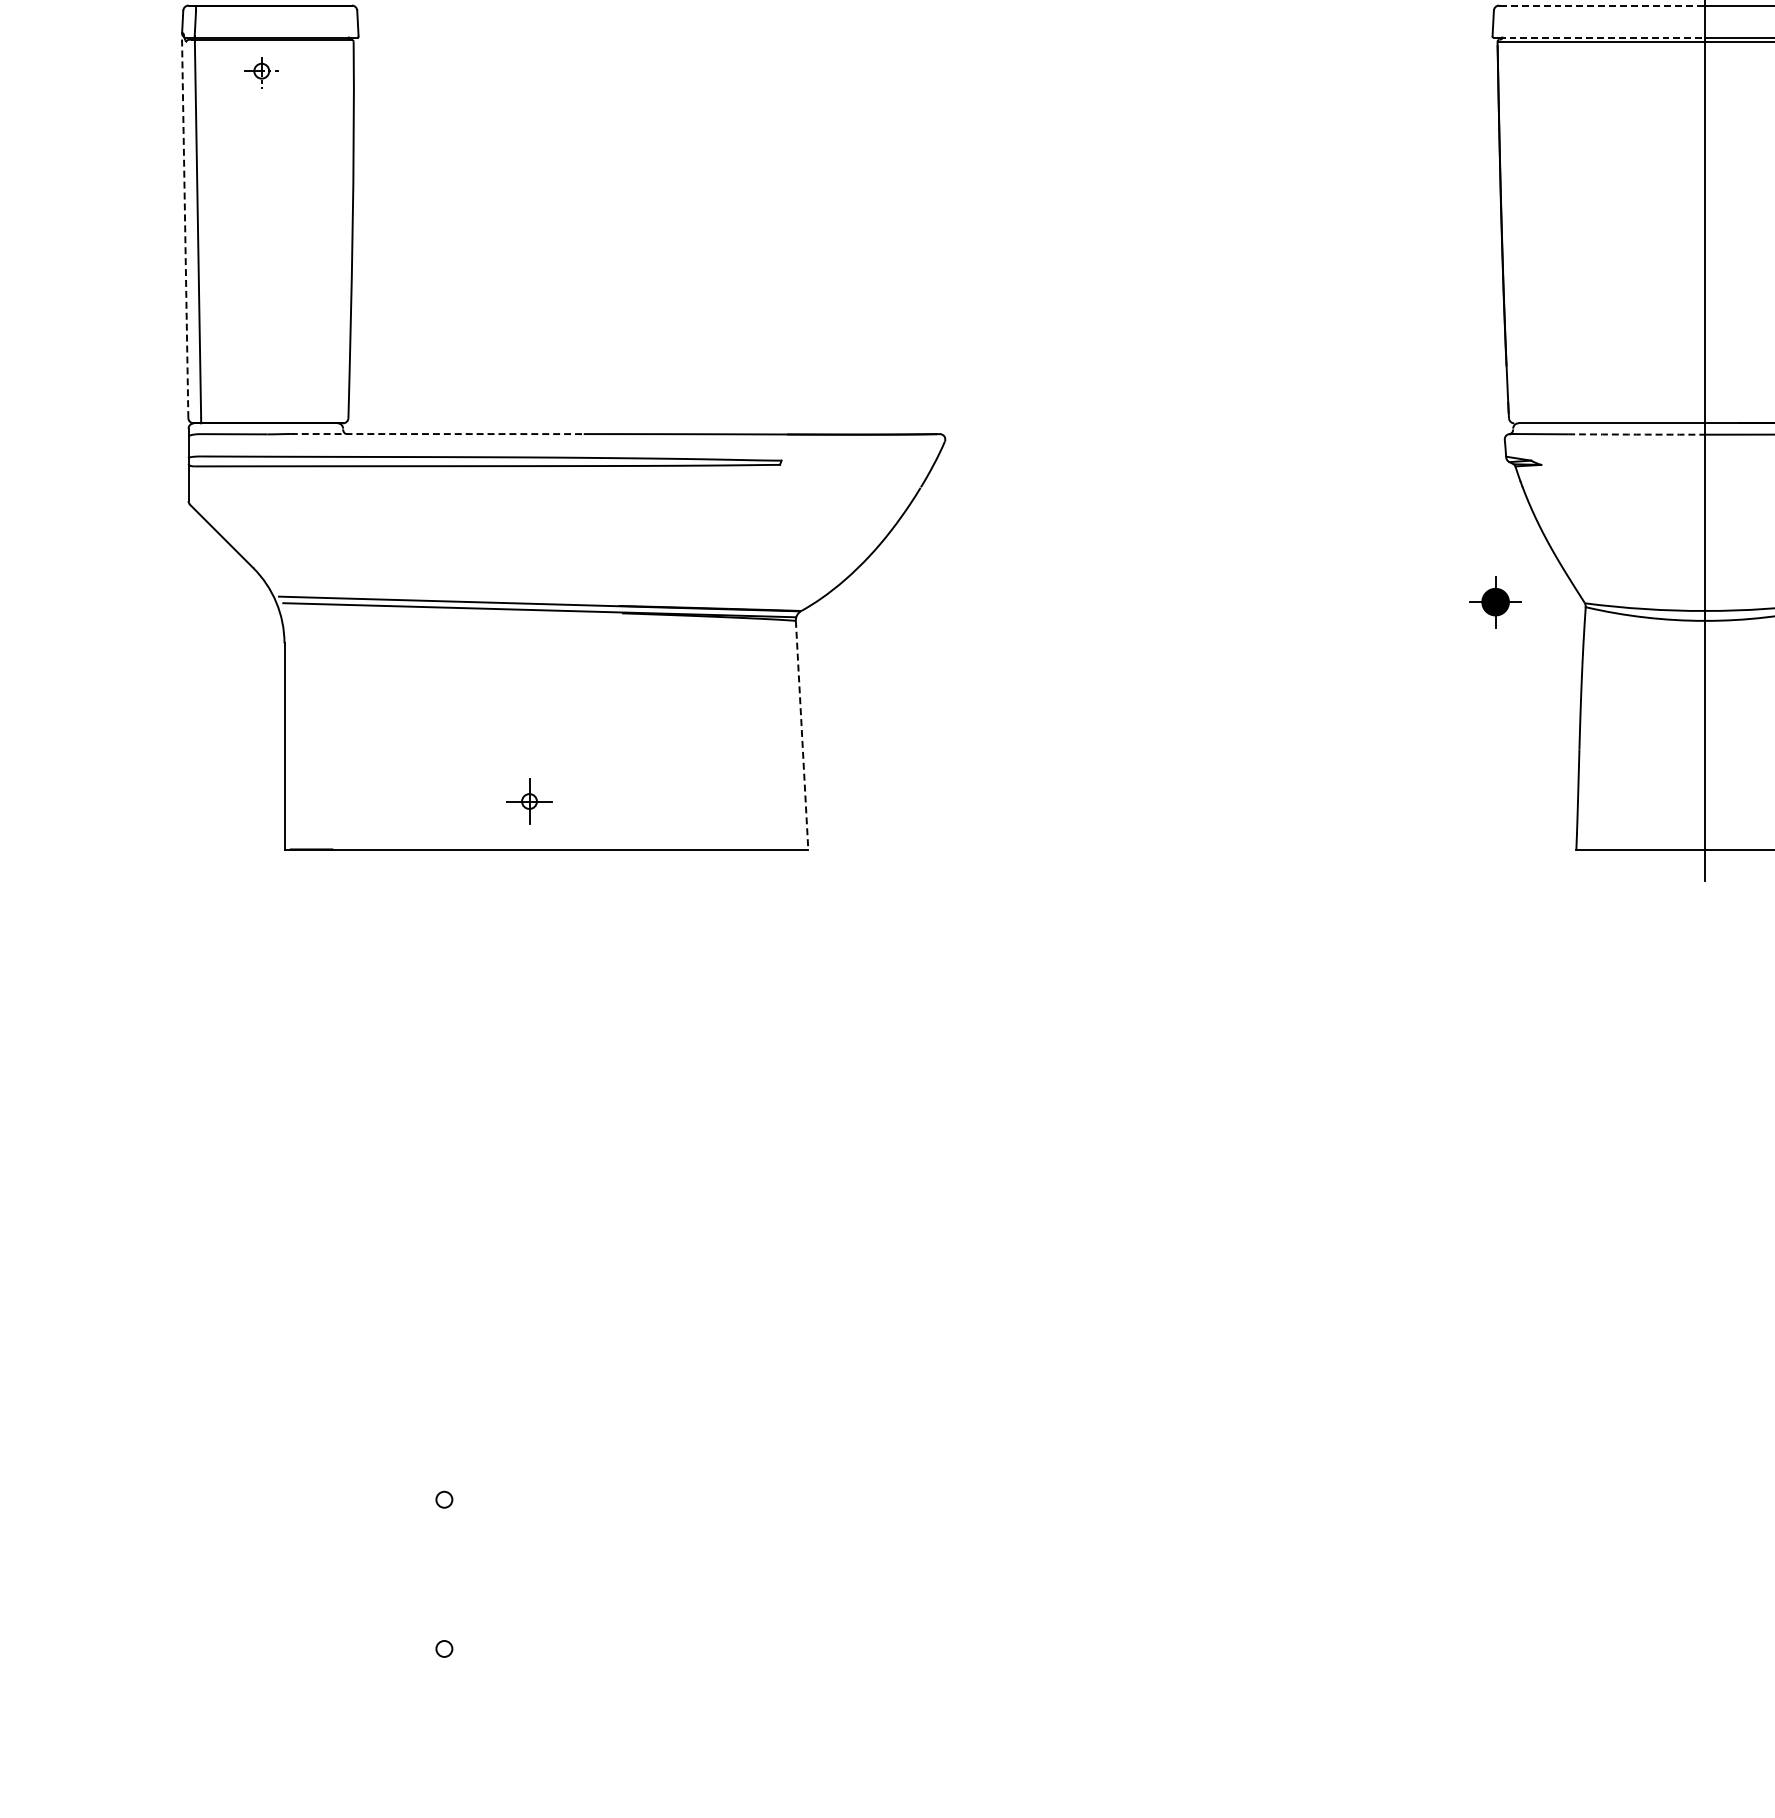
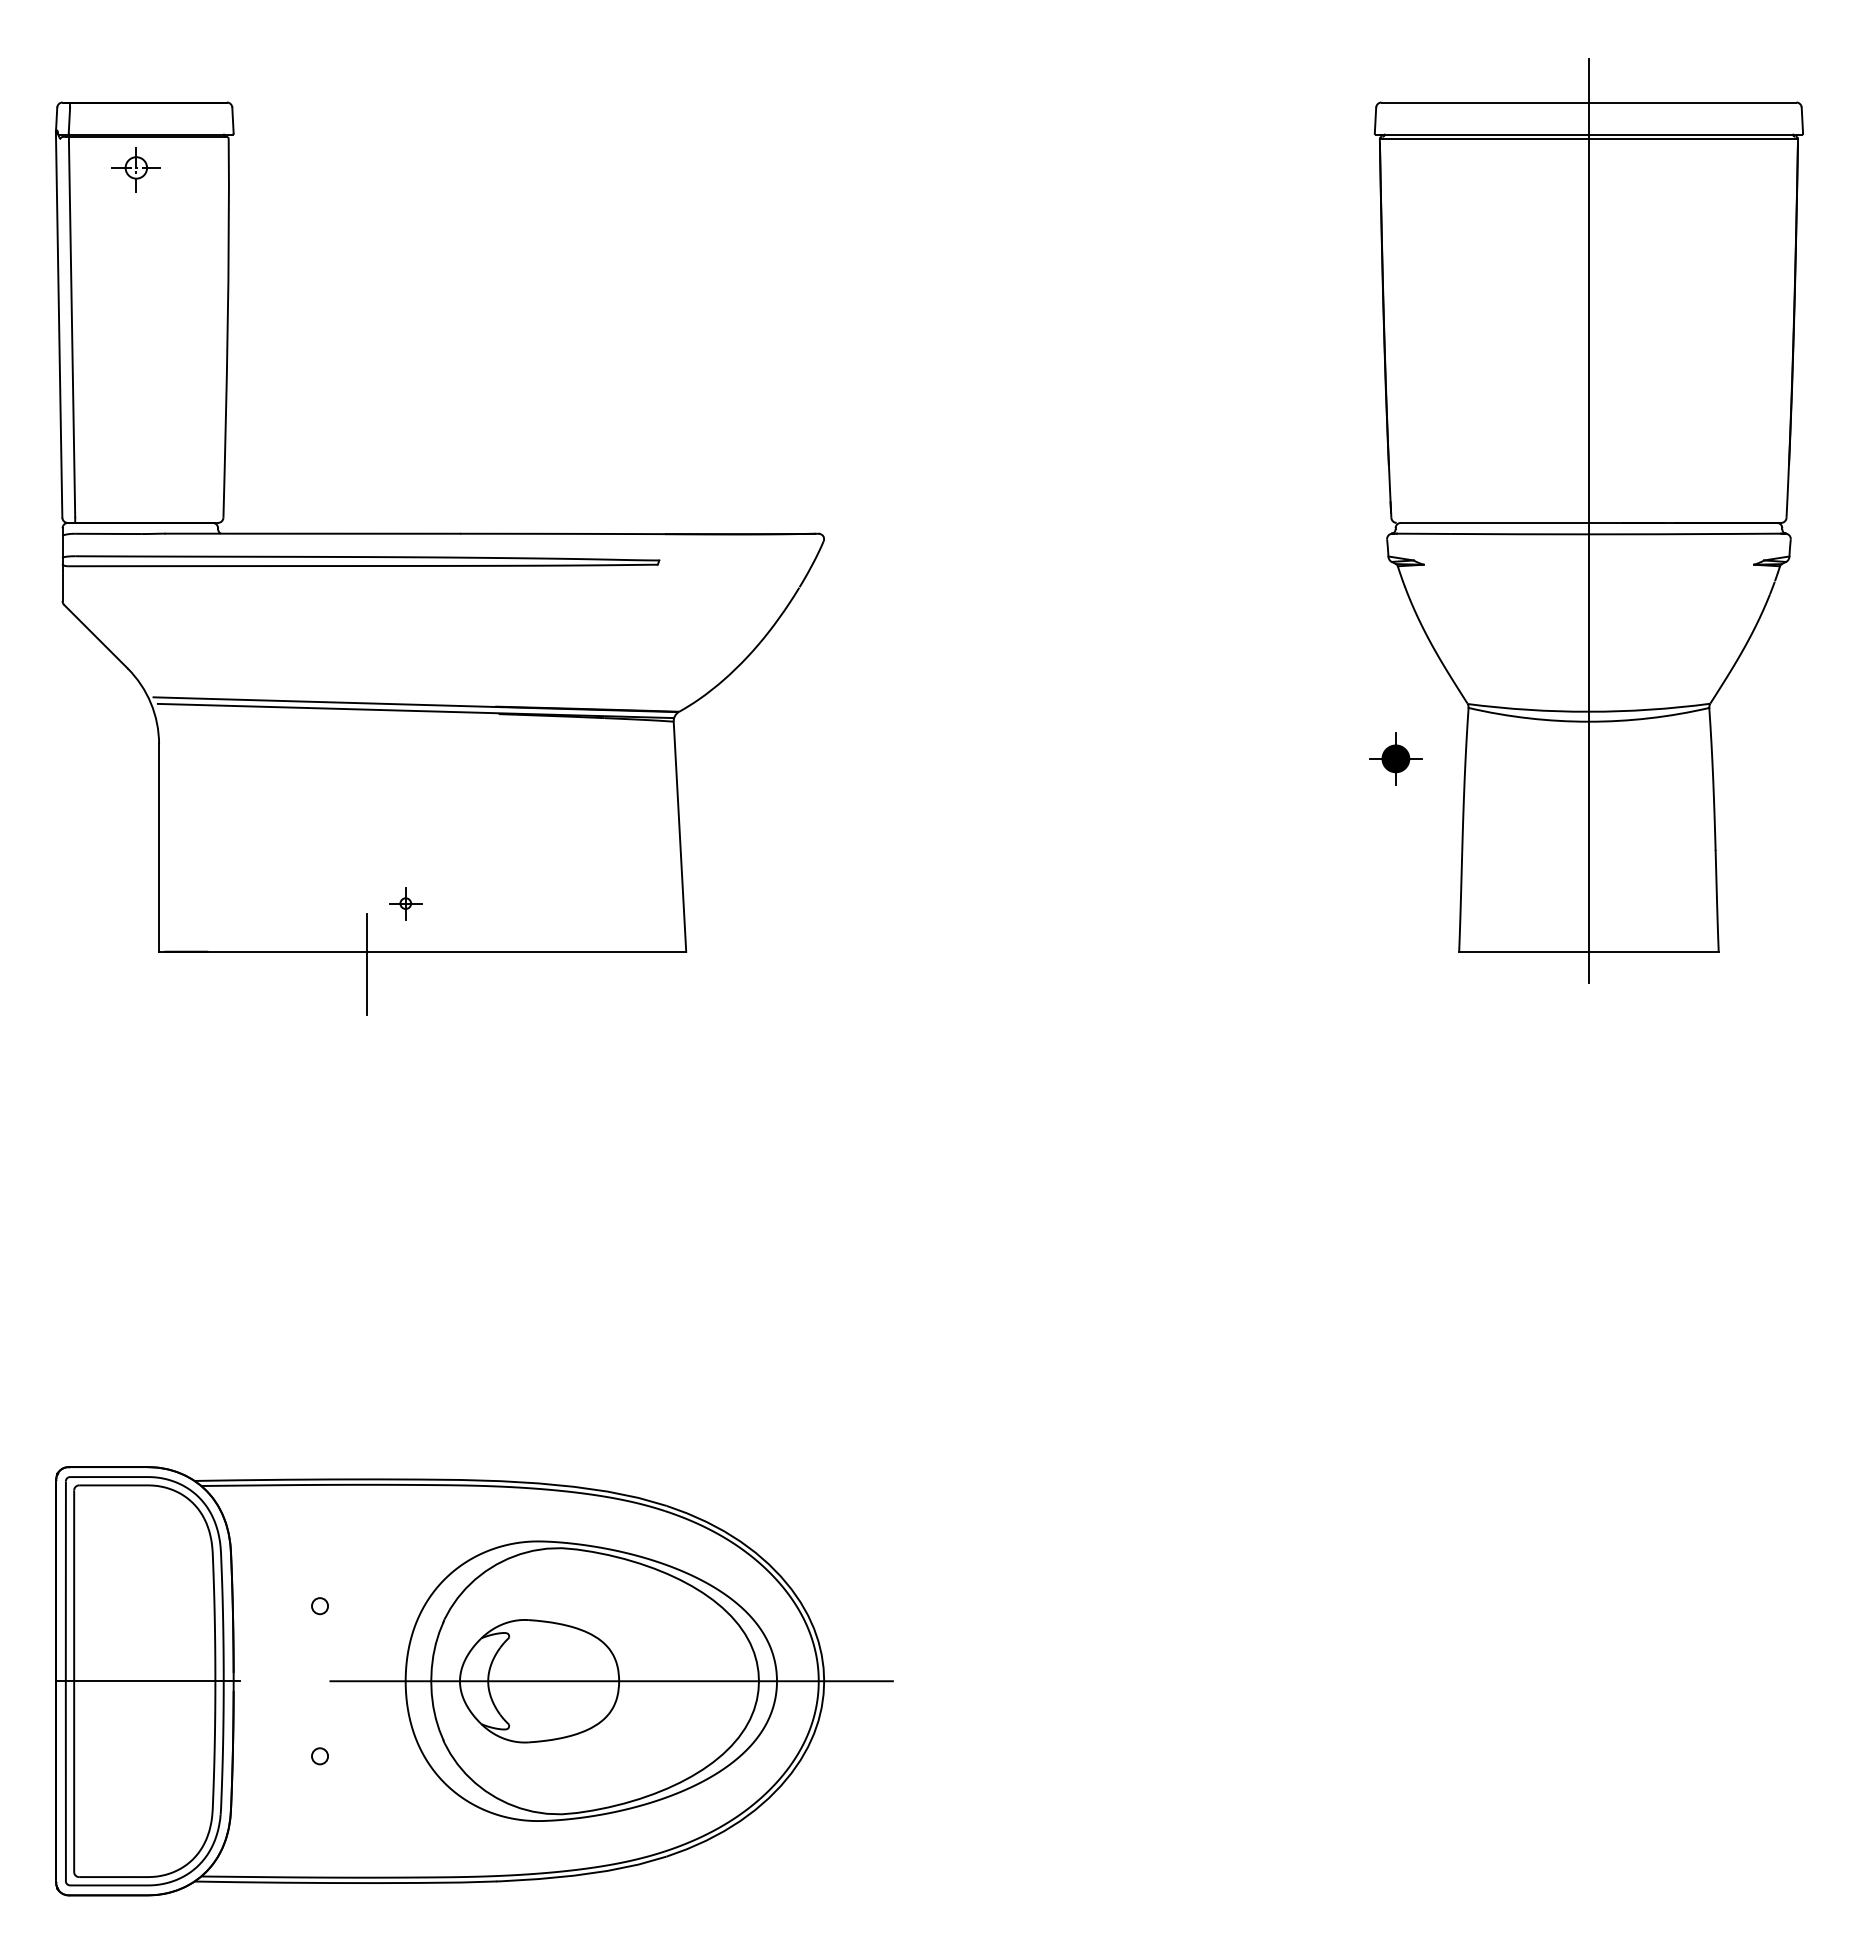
line: (1603, 5) -> (1486, 102), dashed -> solid
line: (1602, 37) -> (1485, 134), dashed -> solid
part: (261, 72) -> (135, 169), size x1.43
line: (185, 226) -> (59, 324), dashed -> solid
line: (437, 433) -> (313, 533), dashed -> solid
arc: (1636, 434) -> (1519, 534), dashed -> solid
part: (1495, 601) -> (1395, 758), moved
line: (802, 735) -> (680, 837), dashed -> solid
part: (529, 801) -> (405, 903), size x0.71
line: (491, 862) -> (367, 964), added
part: (597, 1574) -> (474, 1681), added

